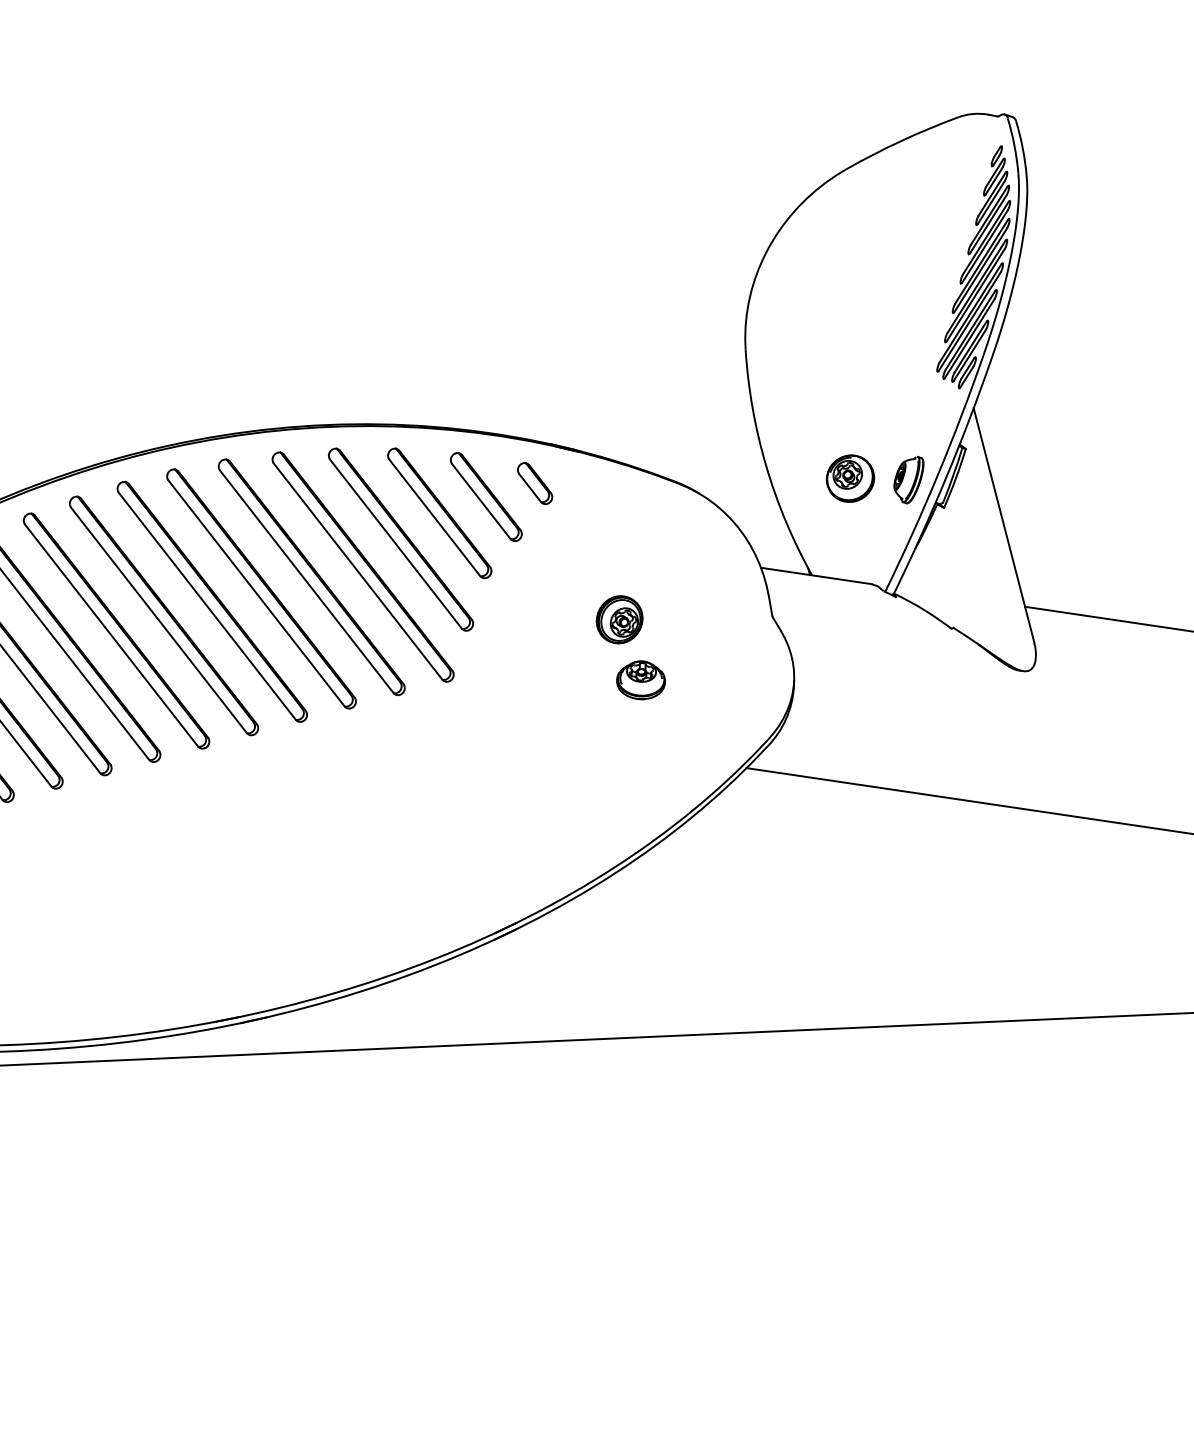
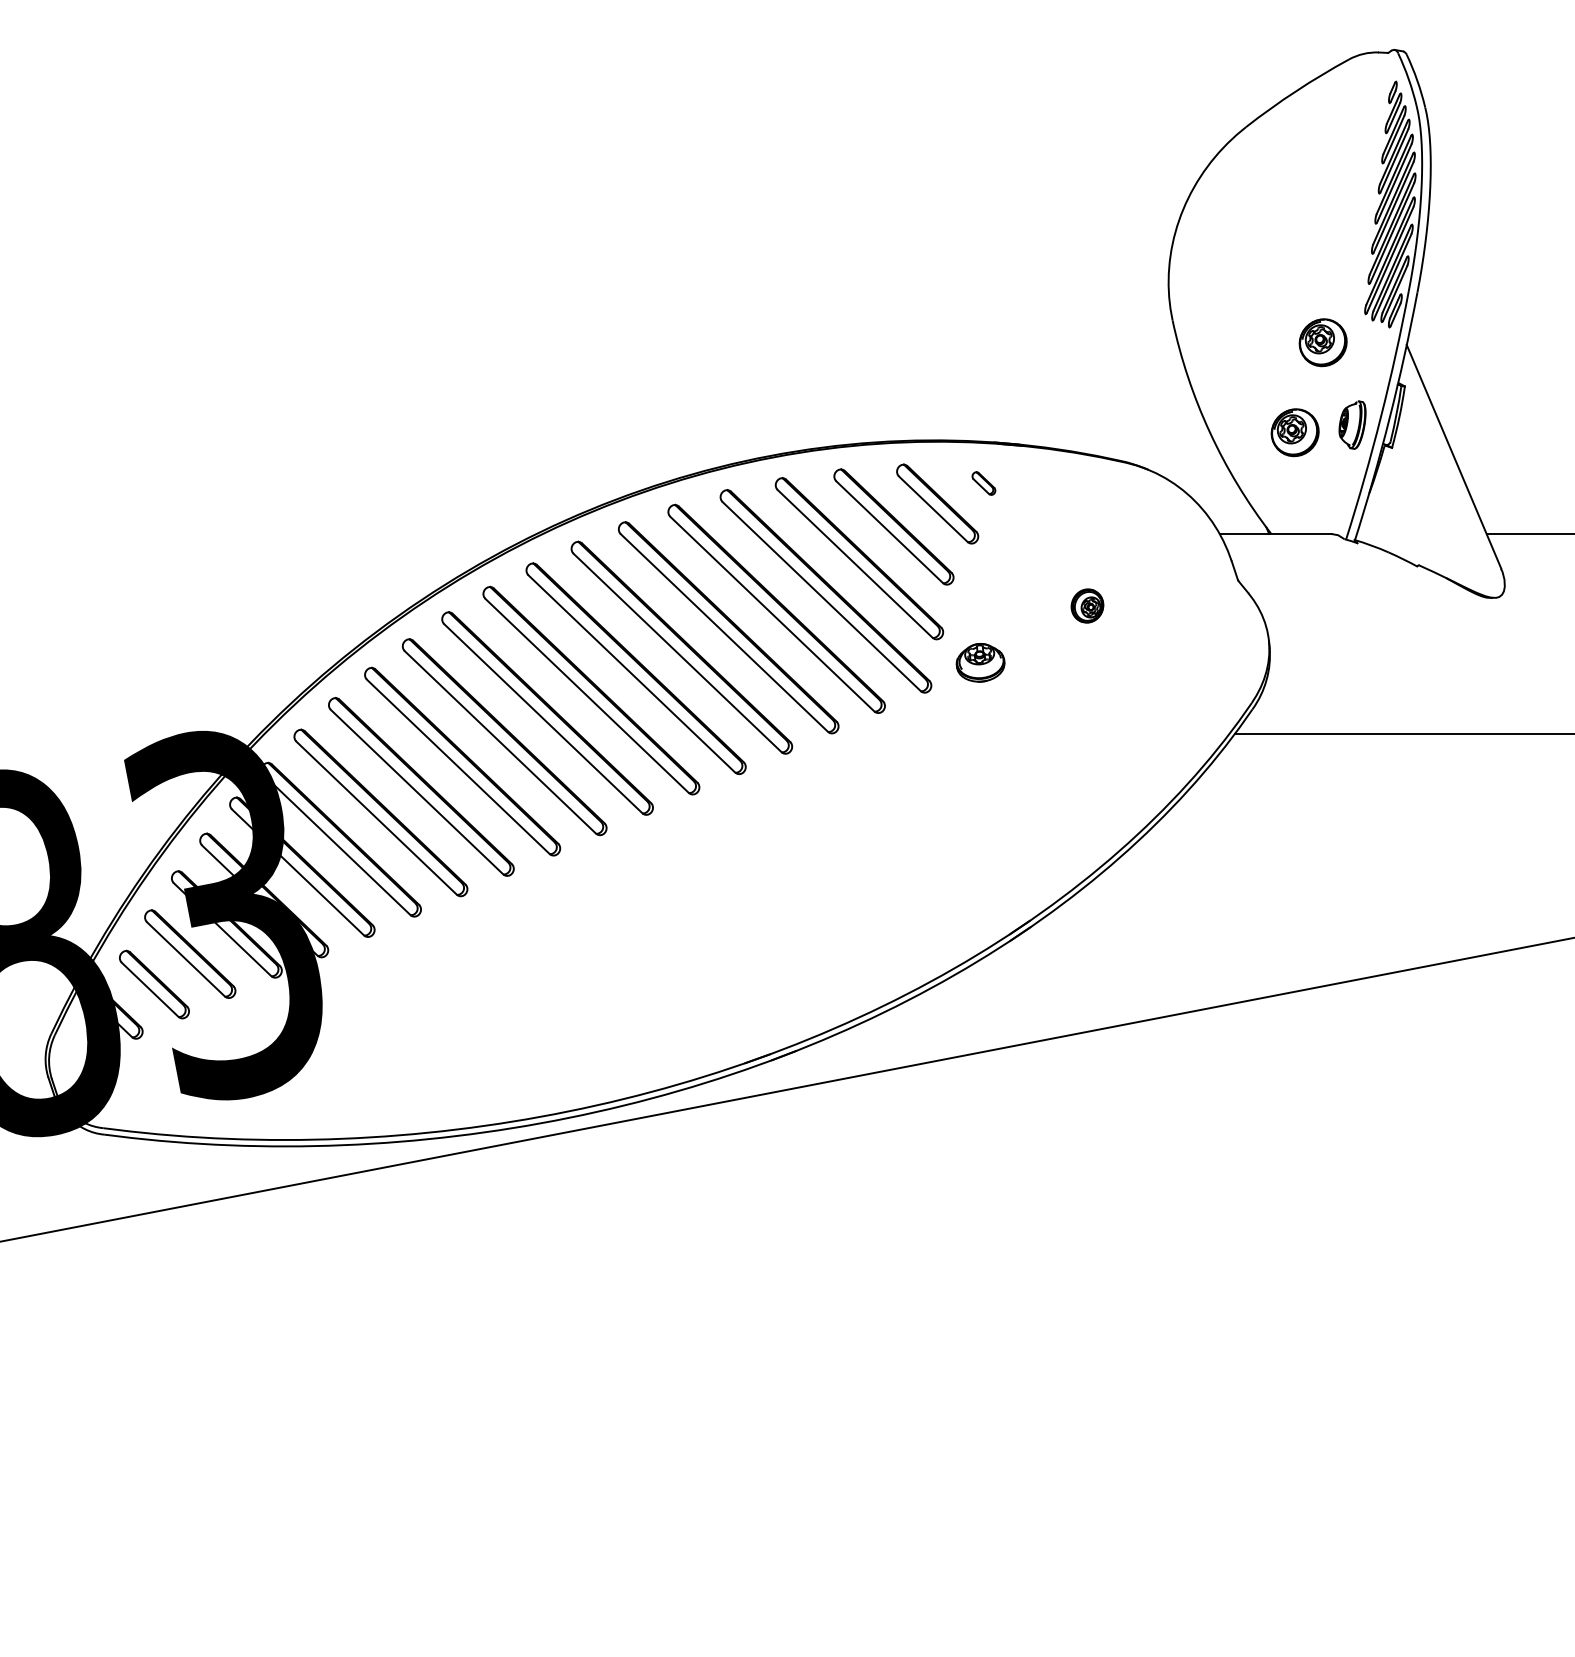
part: (890, 393) -> (1322, 342), added
part: (534, 483) -> (983, 483), size x0.6
part: (619, 619) -> (1087, 605), size x0.7
part: (641, 680) -> (980, 662), moved

